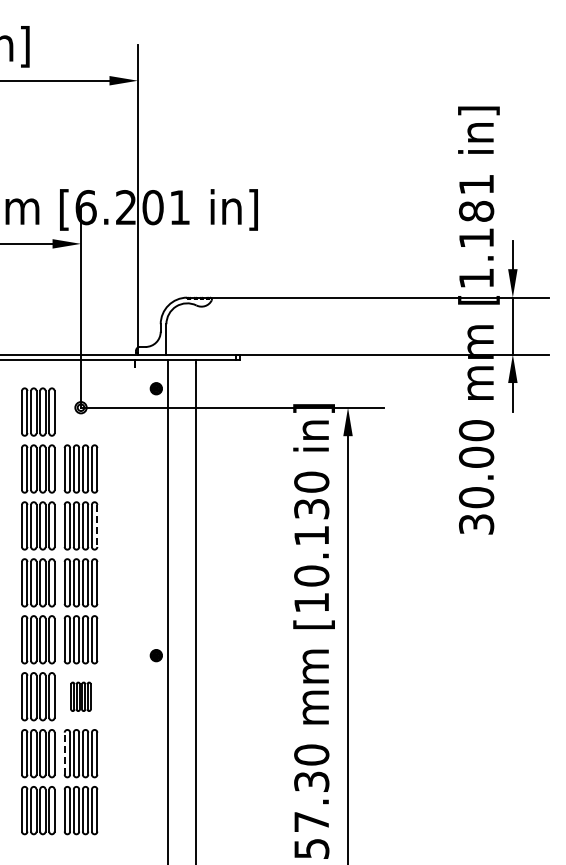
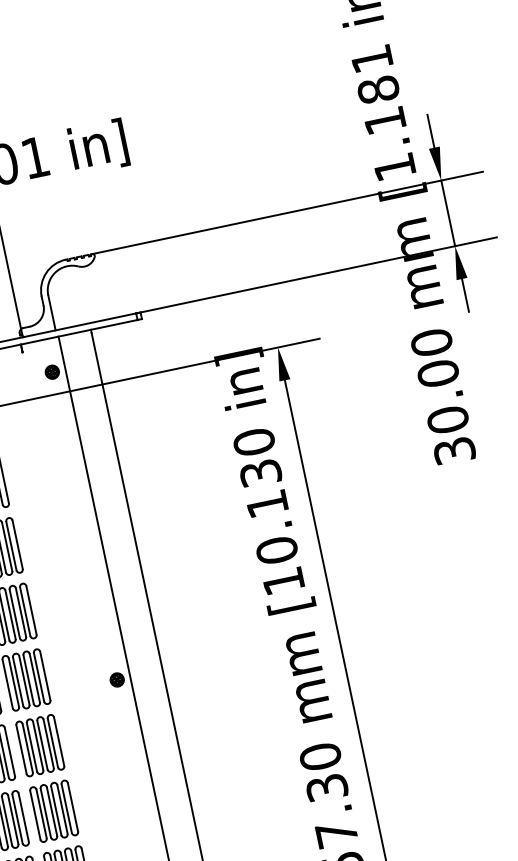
line: (97, 526) -> (17, 545), dashed -> solid
part: (80, 696) -> (39, 745), size x1.67
line: (64, 753) -> (35, 815), dashed -> solid

